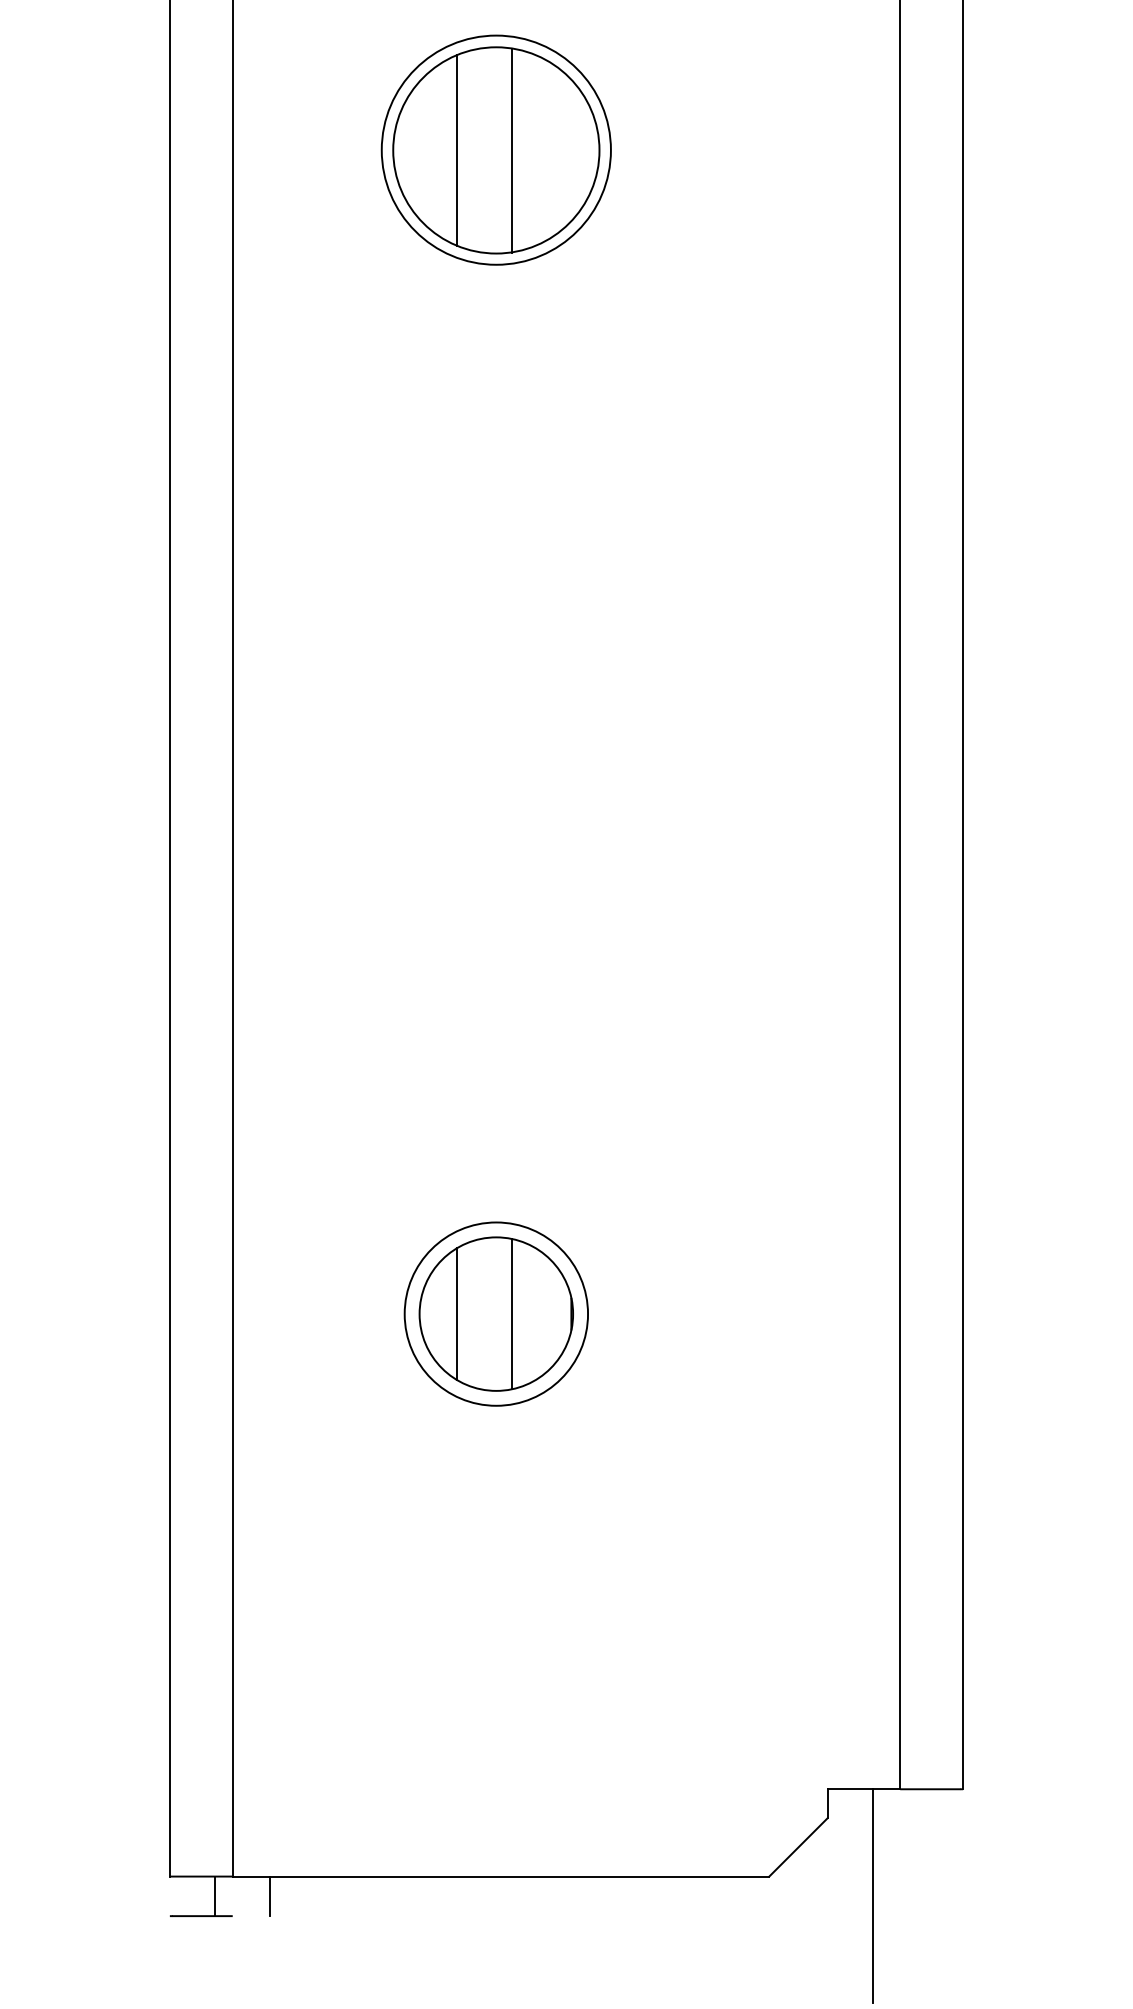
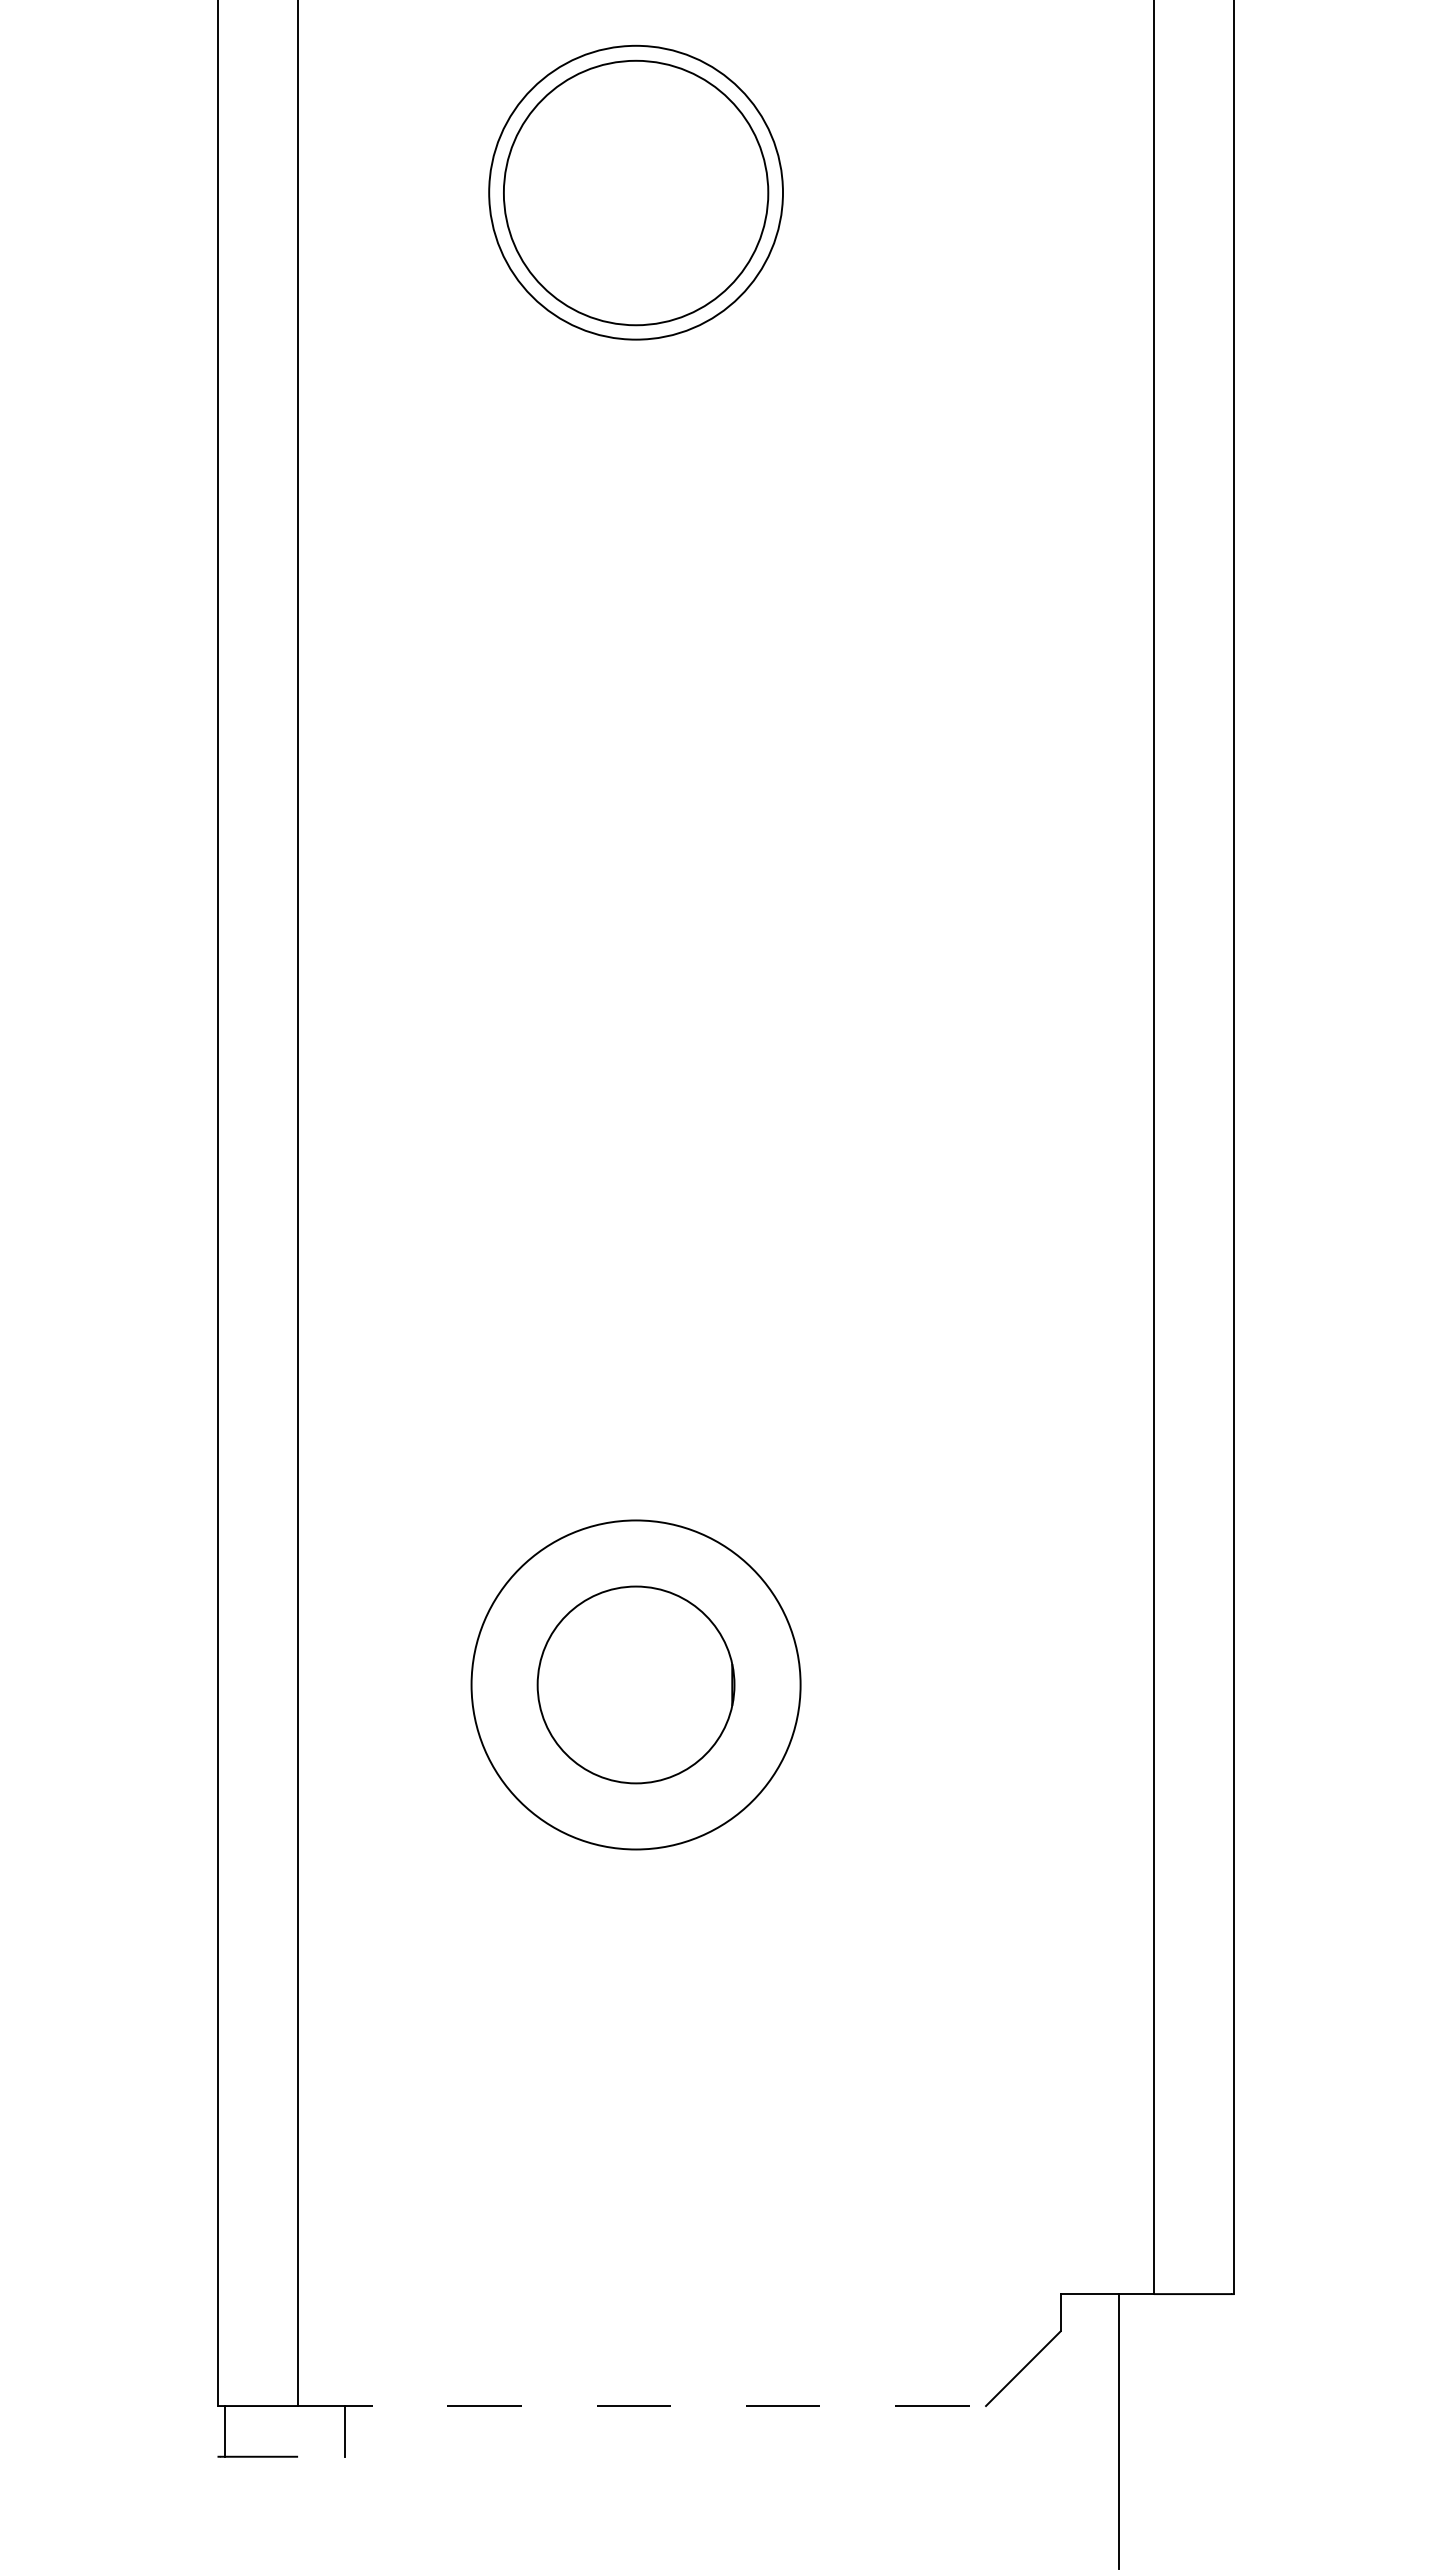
line: (457, 150) -> (586, 192), removed
line: (511, 150) -> (655, 192), removed
line: (457, 1313) -> (586, 1684), removed
circle: (495, 1313) -> (635, 1684), size x1.4
line: (511, 1313) -> (655, 1684), removed
line: (501, 1876) -> (642, 2406), solid -> dashed
line: (215, 1896) -> (224, 2431), moved

